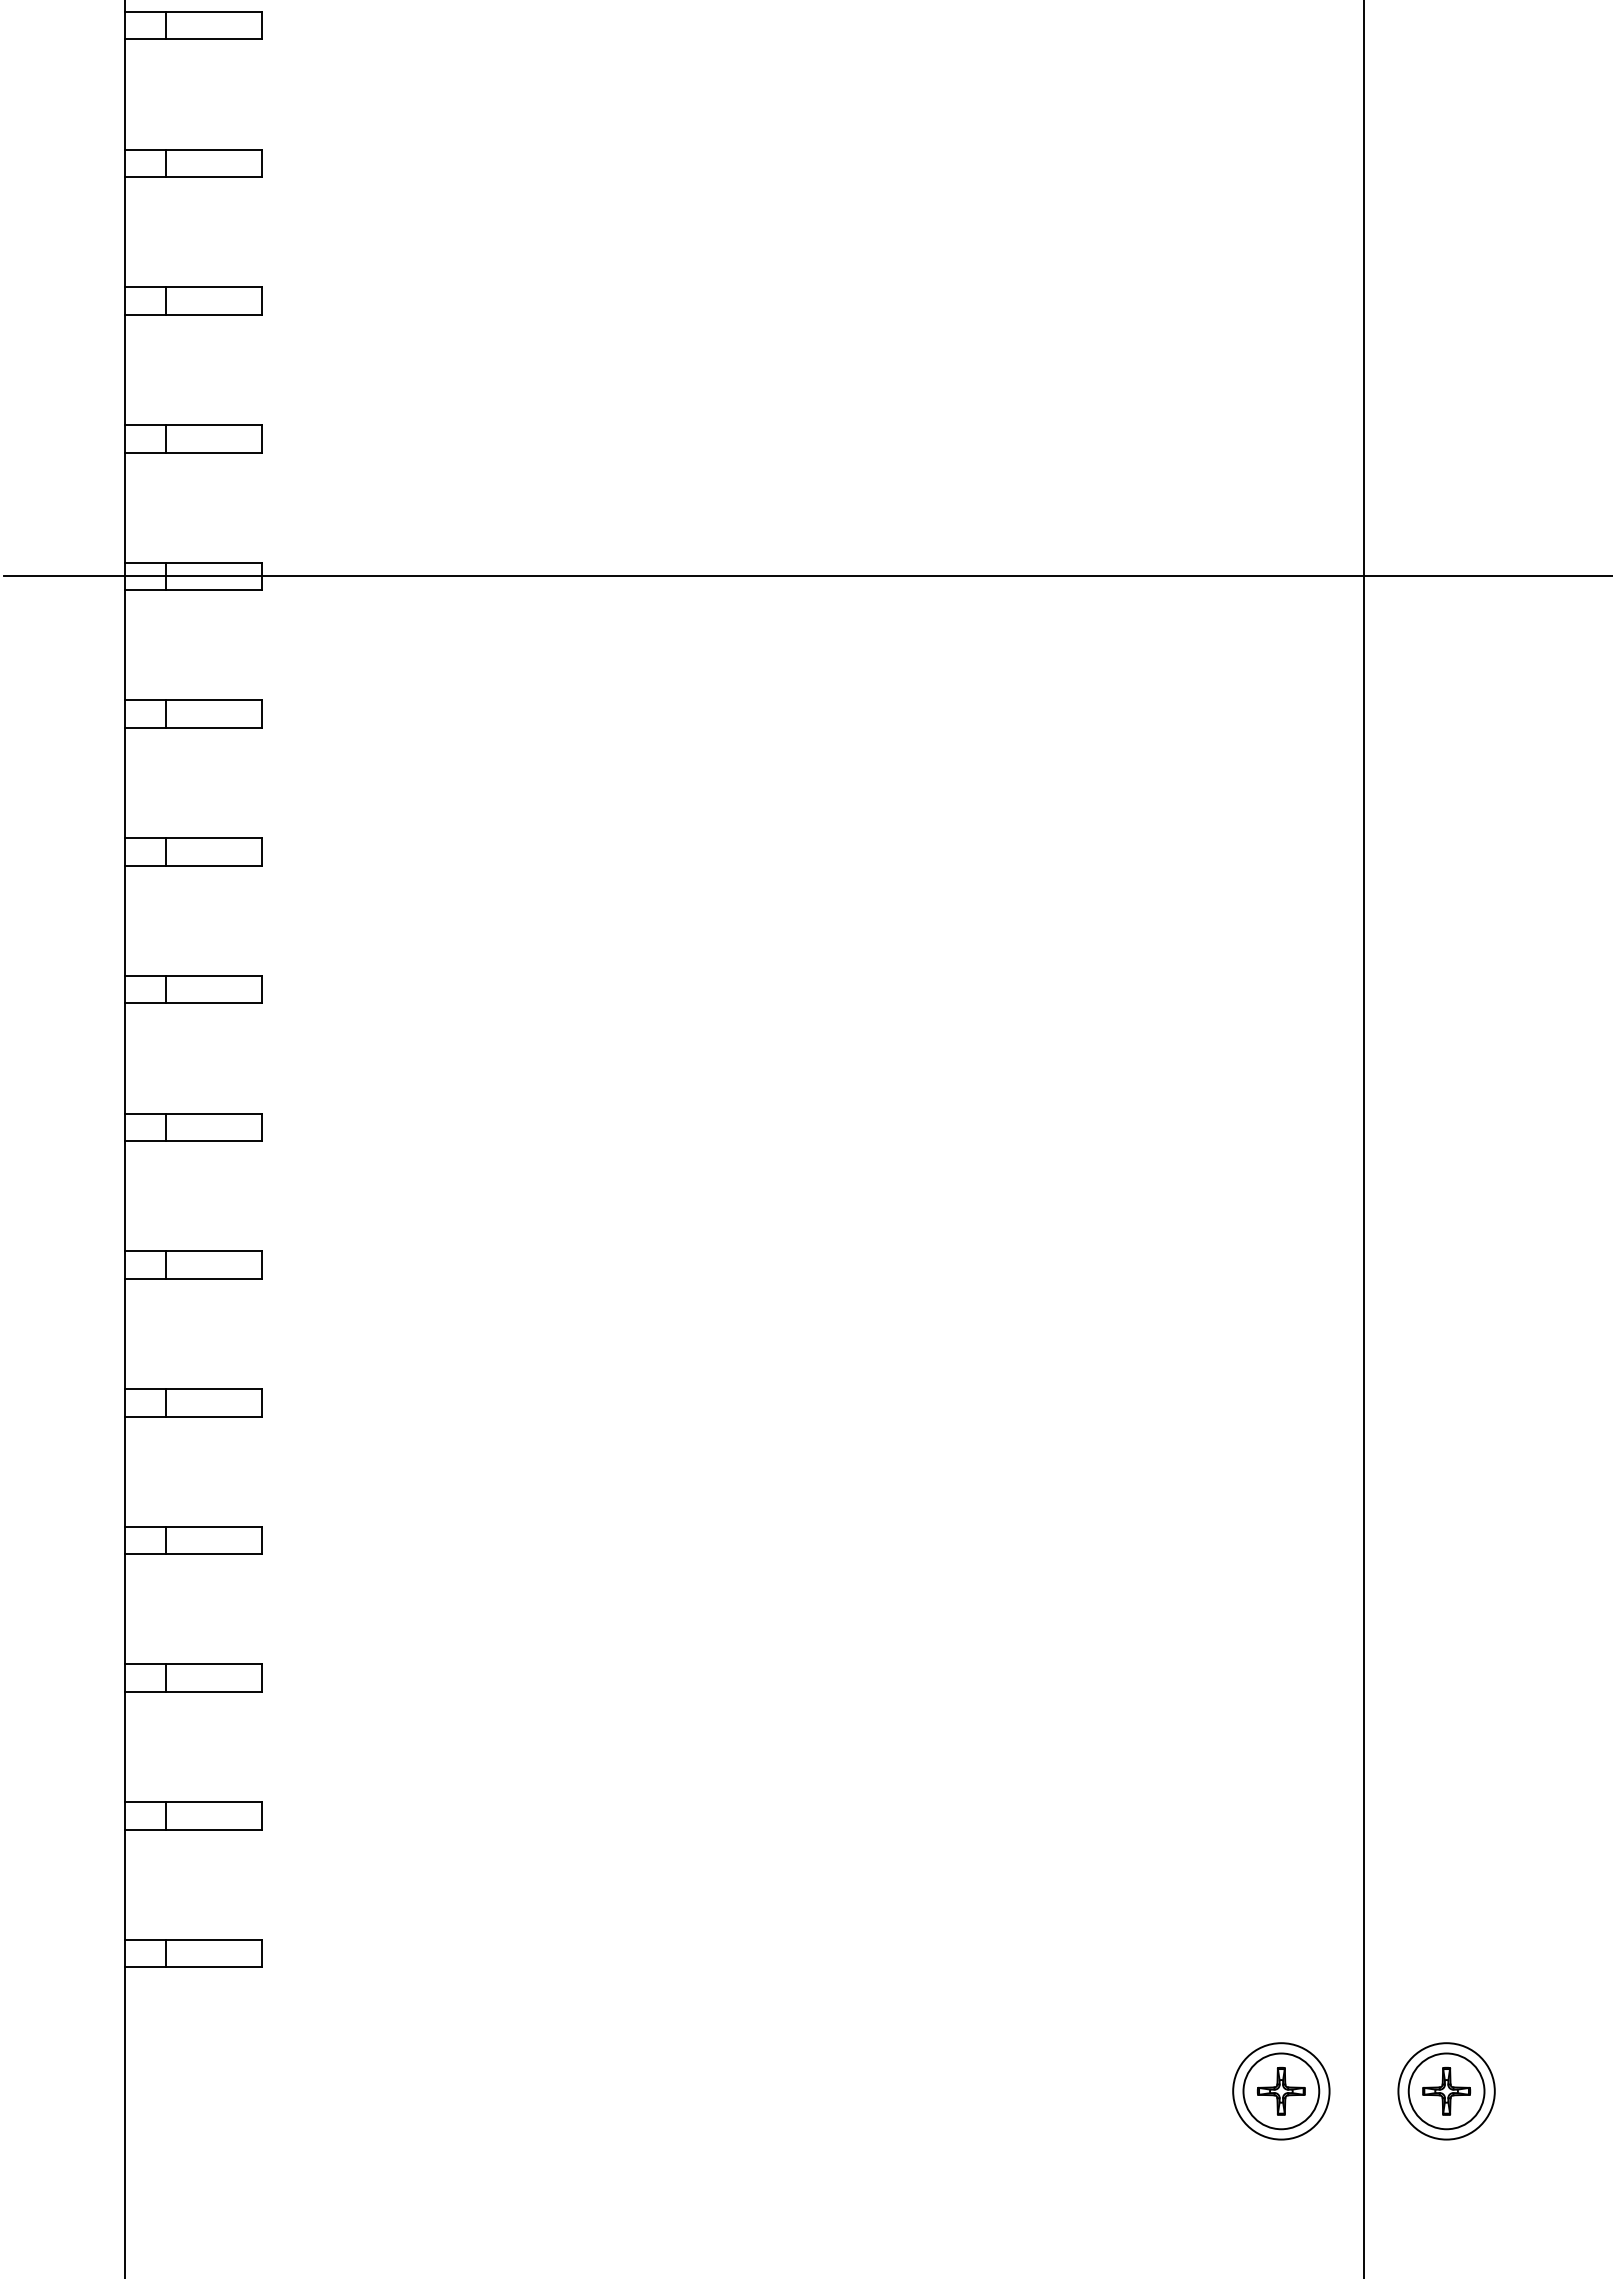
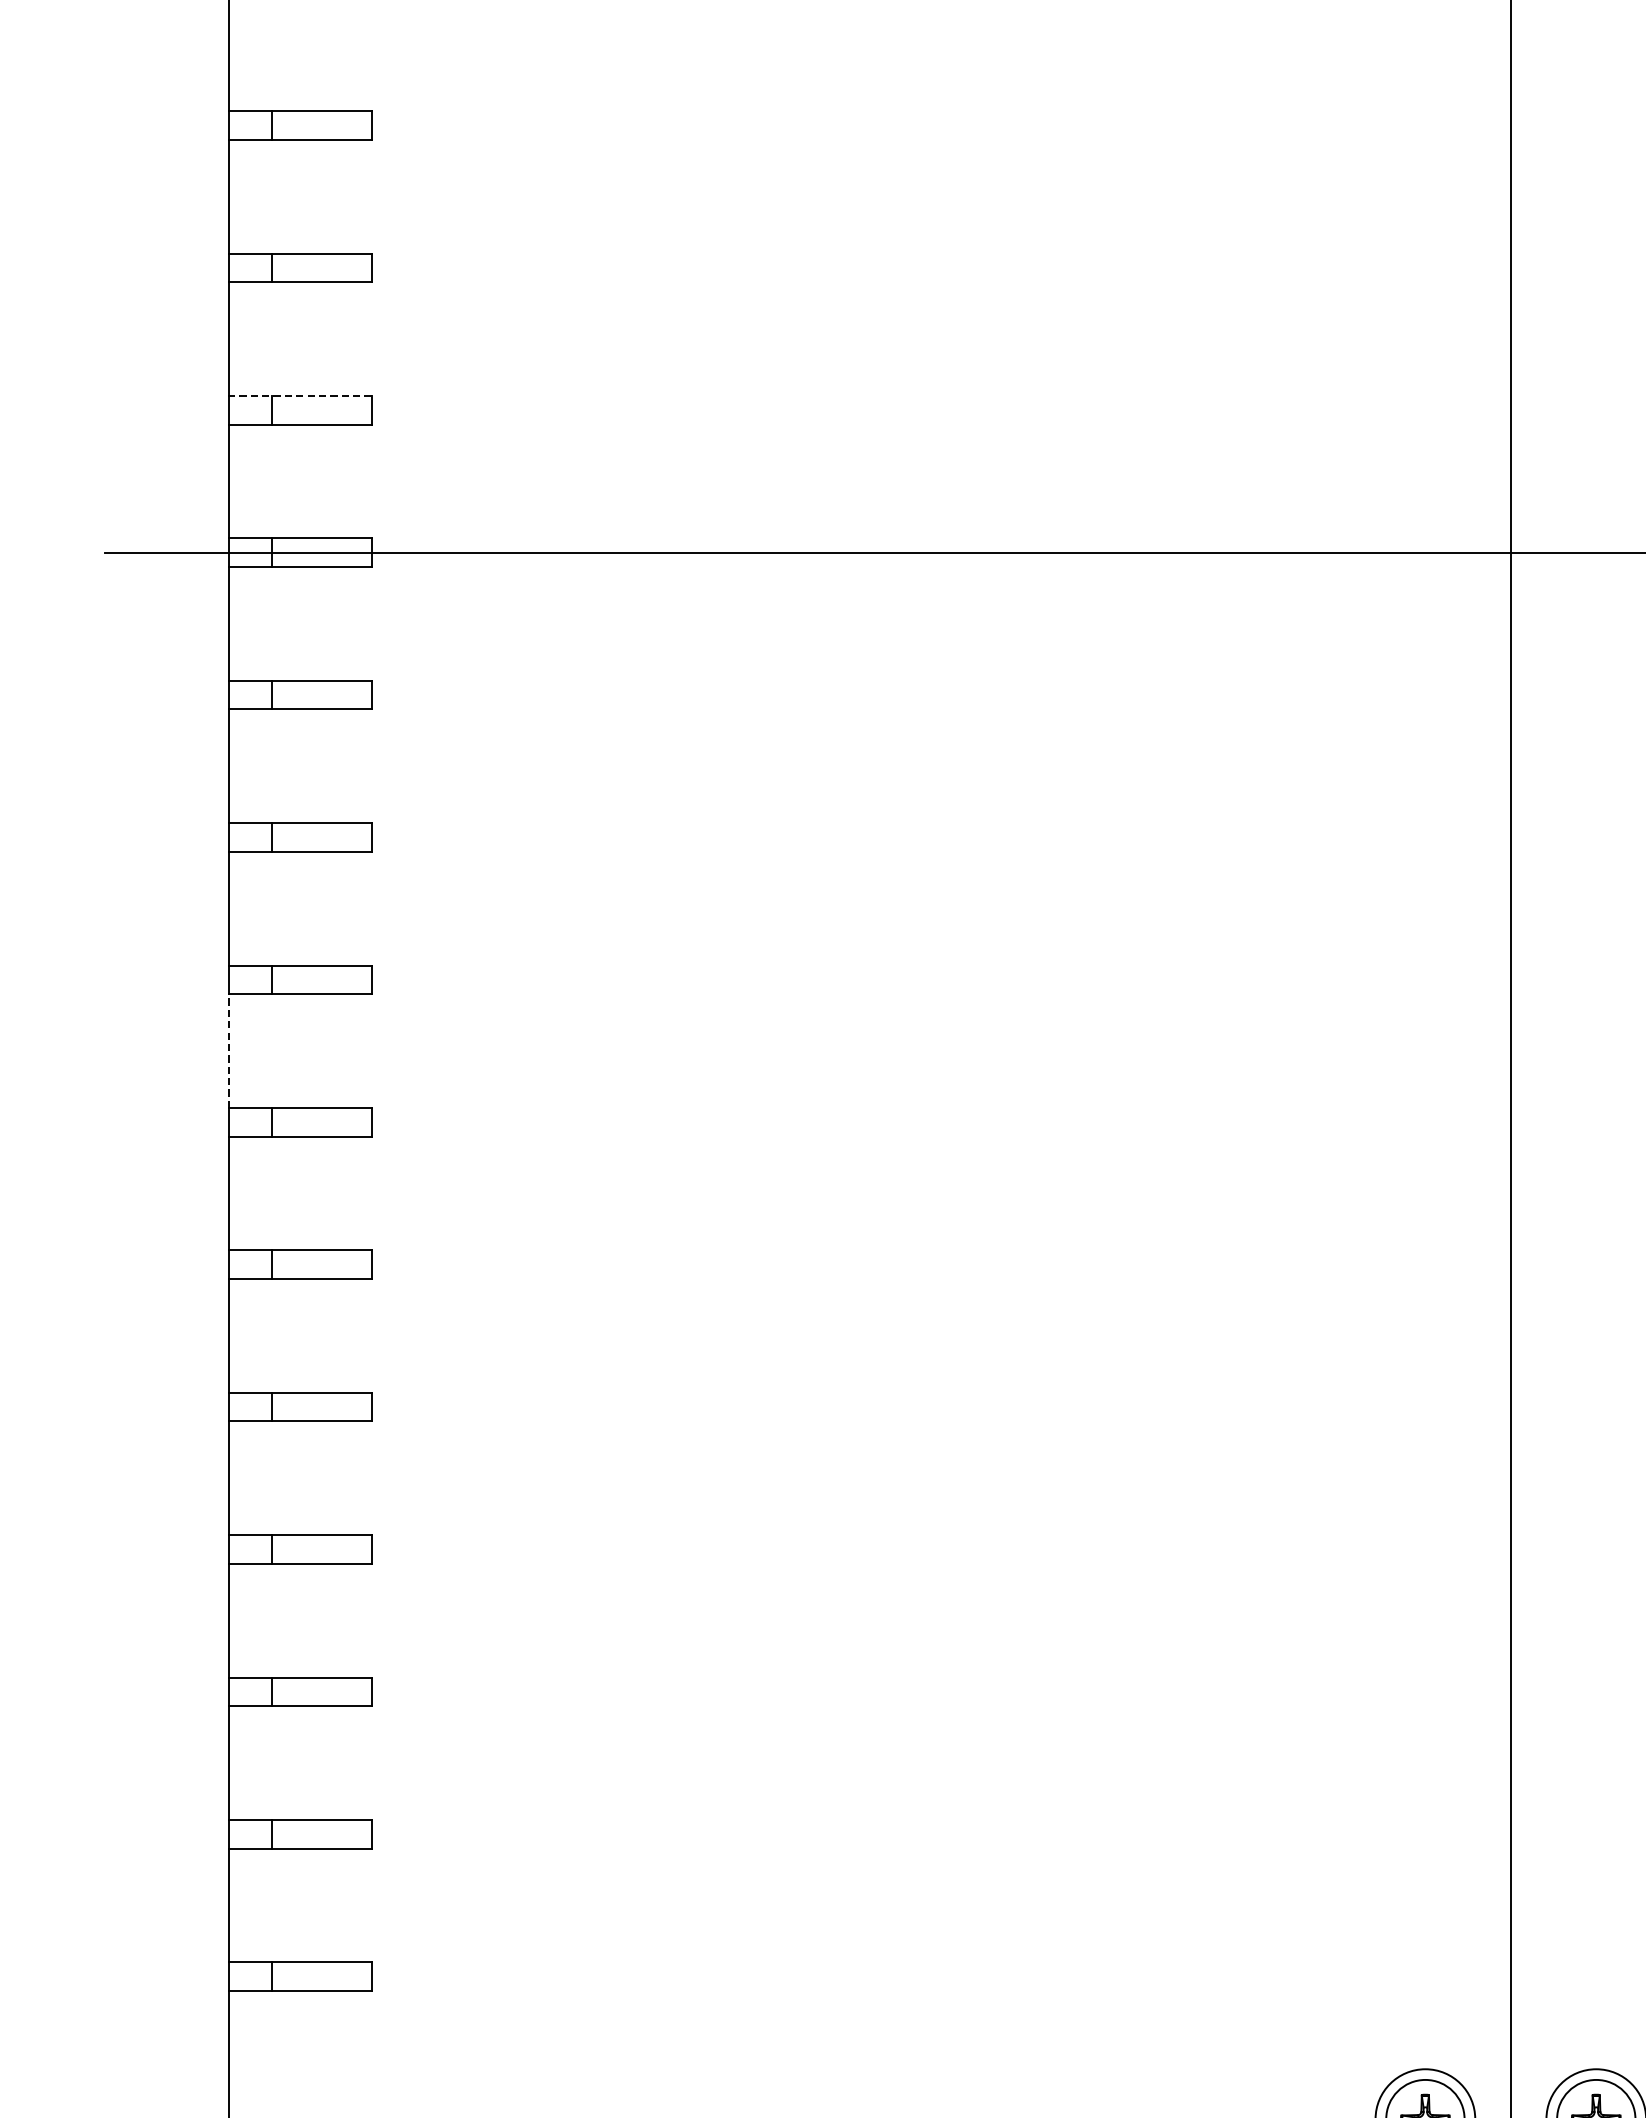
line: (193, 425) -> (300, 396), solid -> dashed
line: (124, 1058) -> (229, 1051), solid -> dashed

